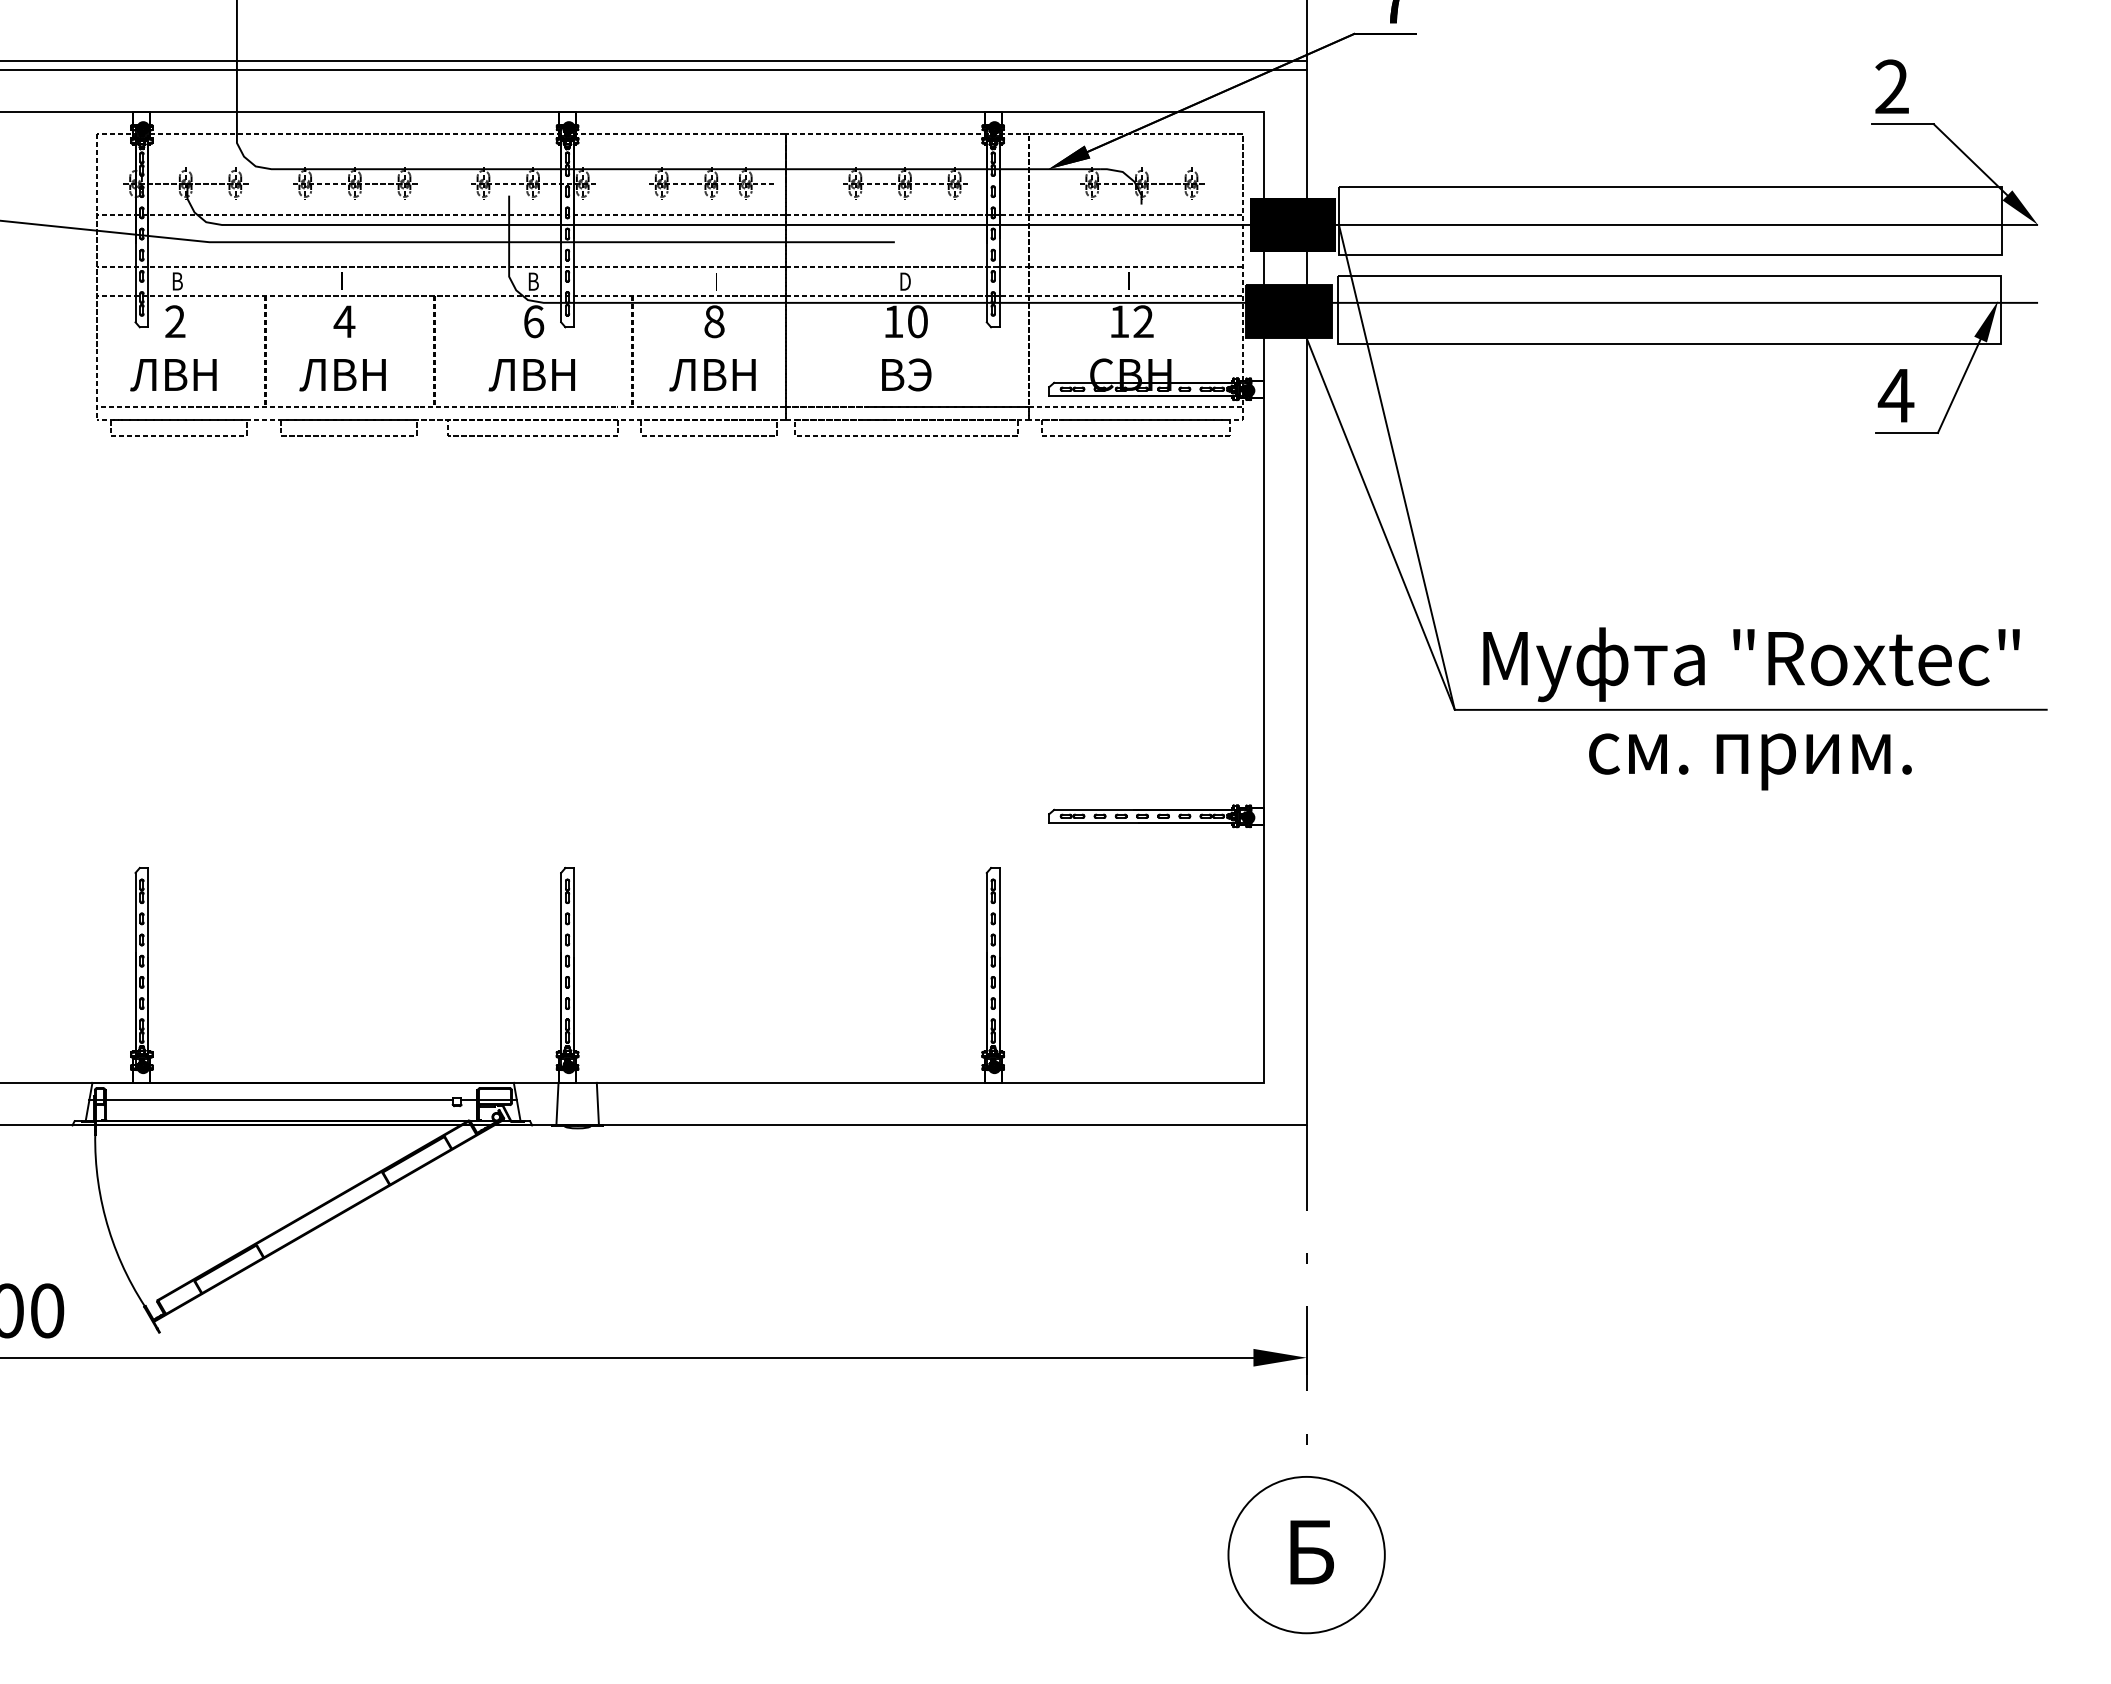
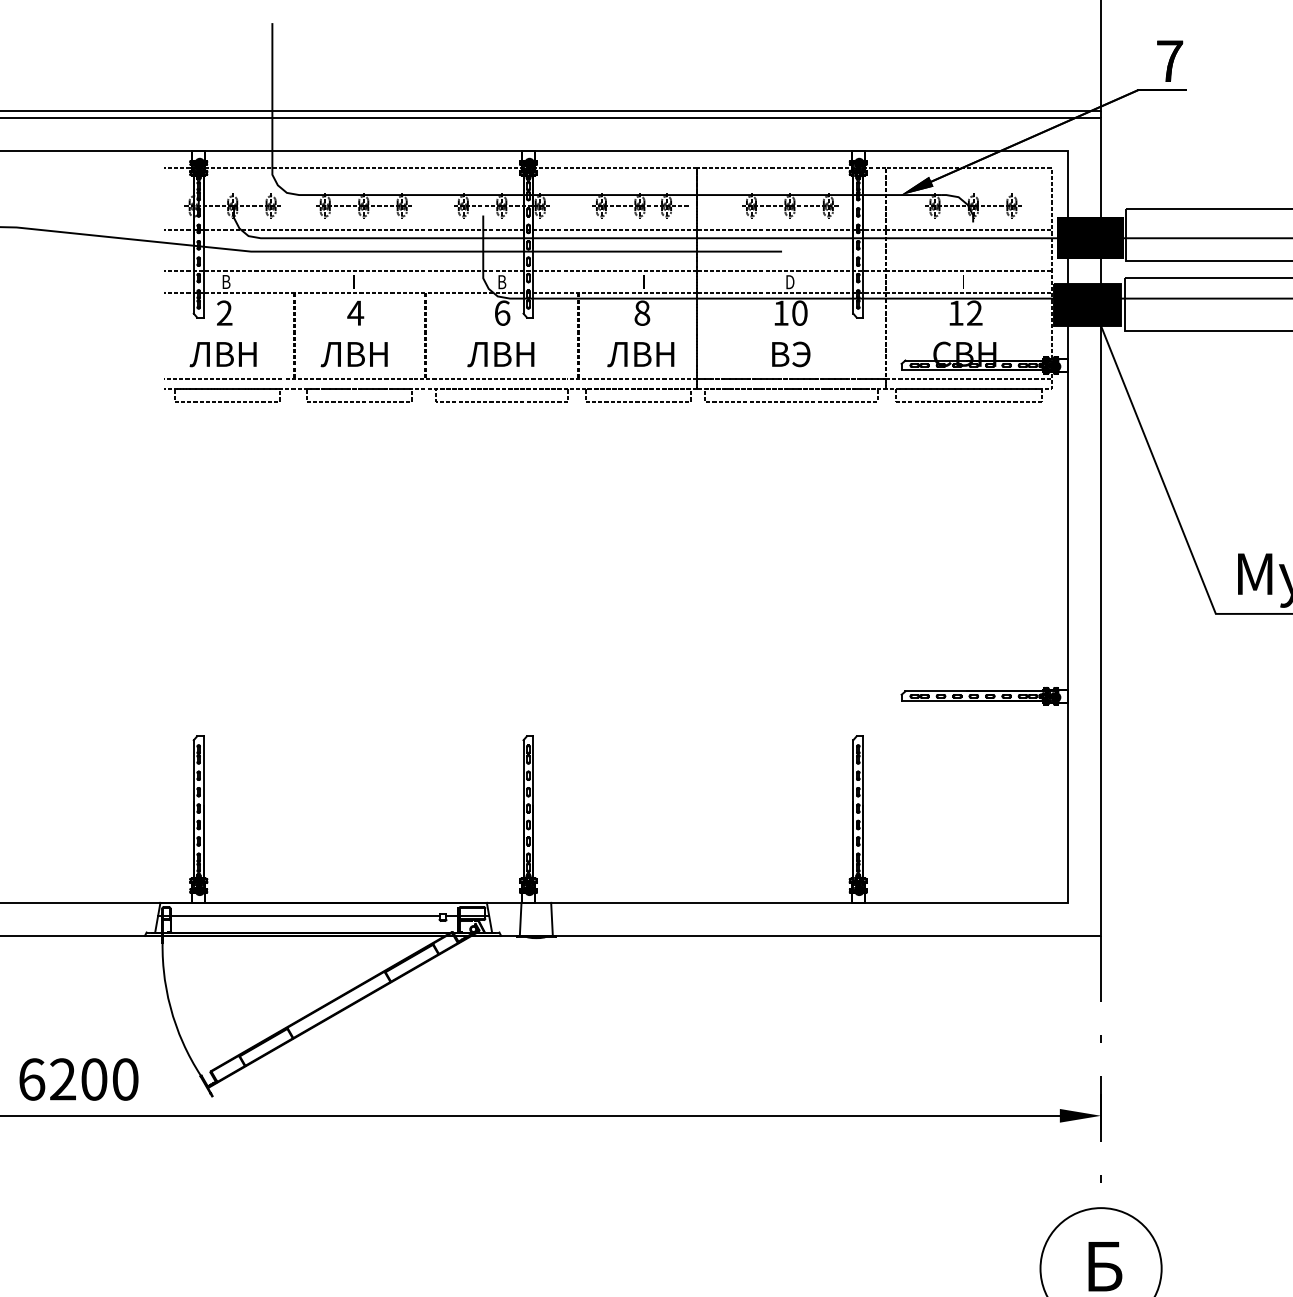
line: (96, 276) -> (163, 278), removed
line: (1396, 466) -> (1170, 425), removed

